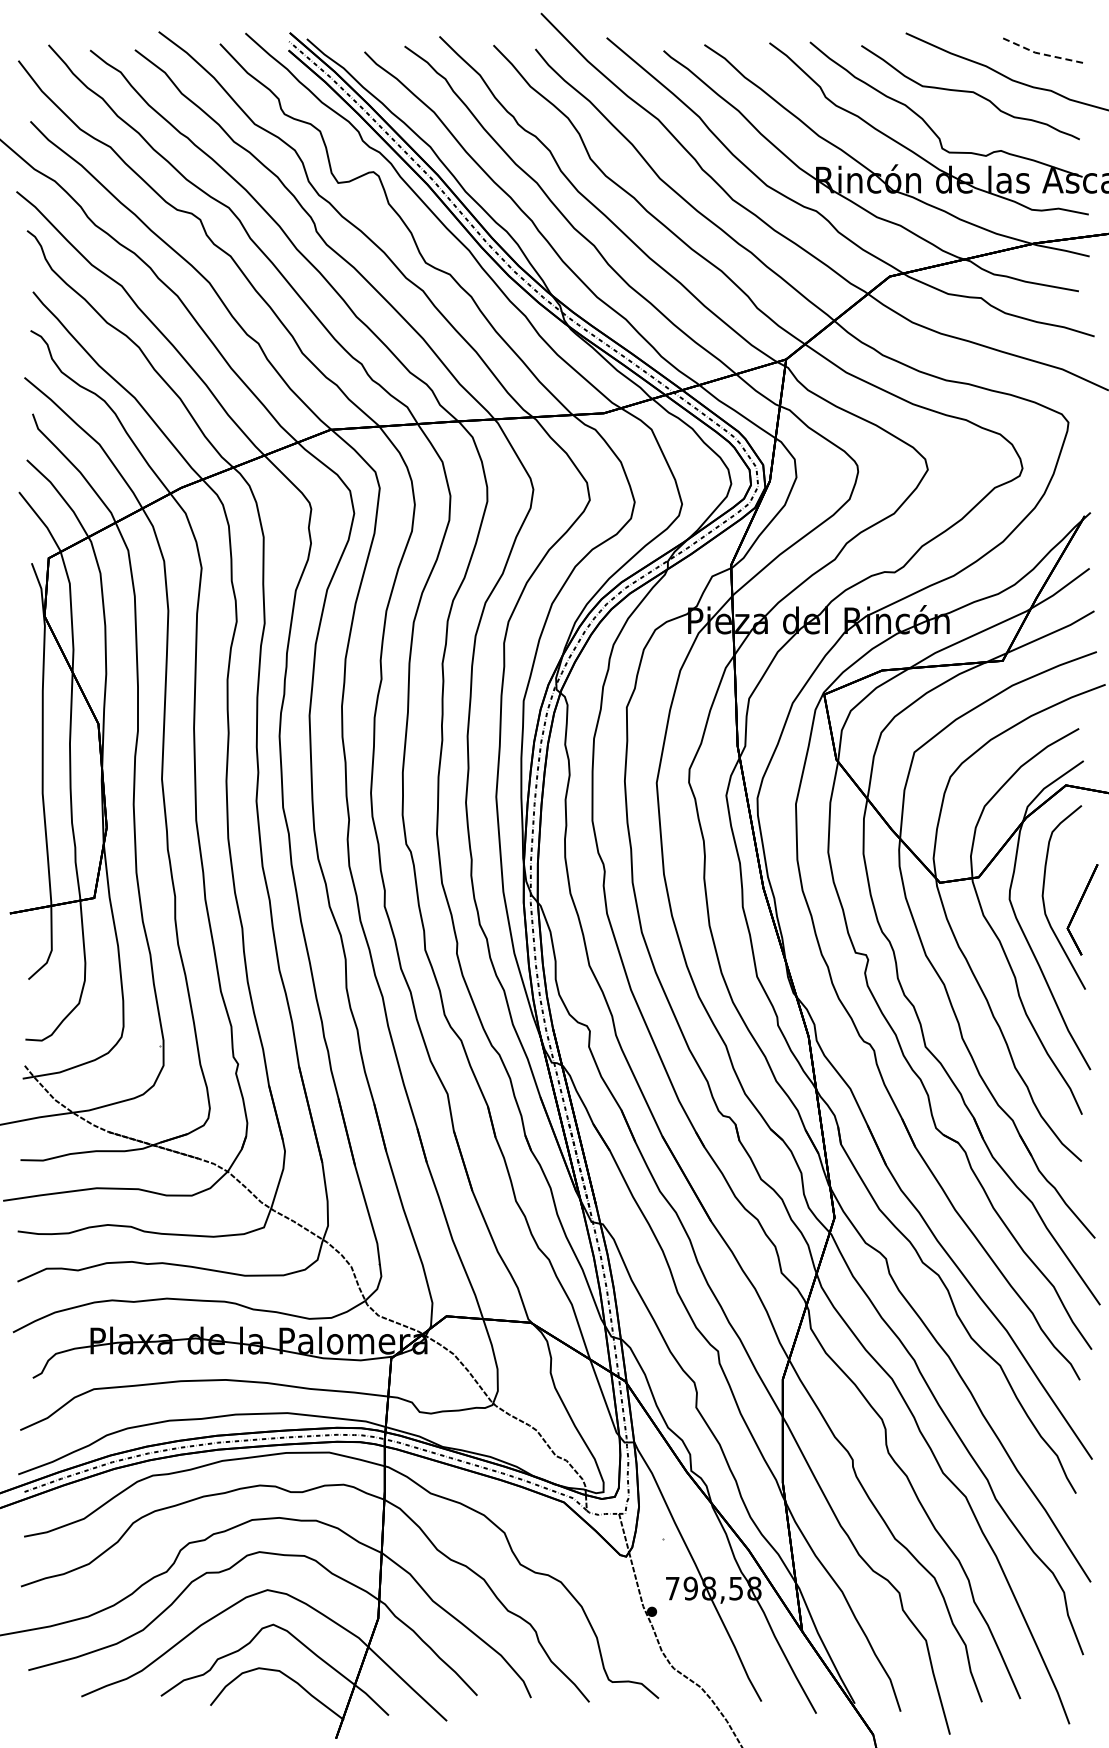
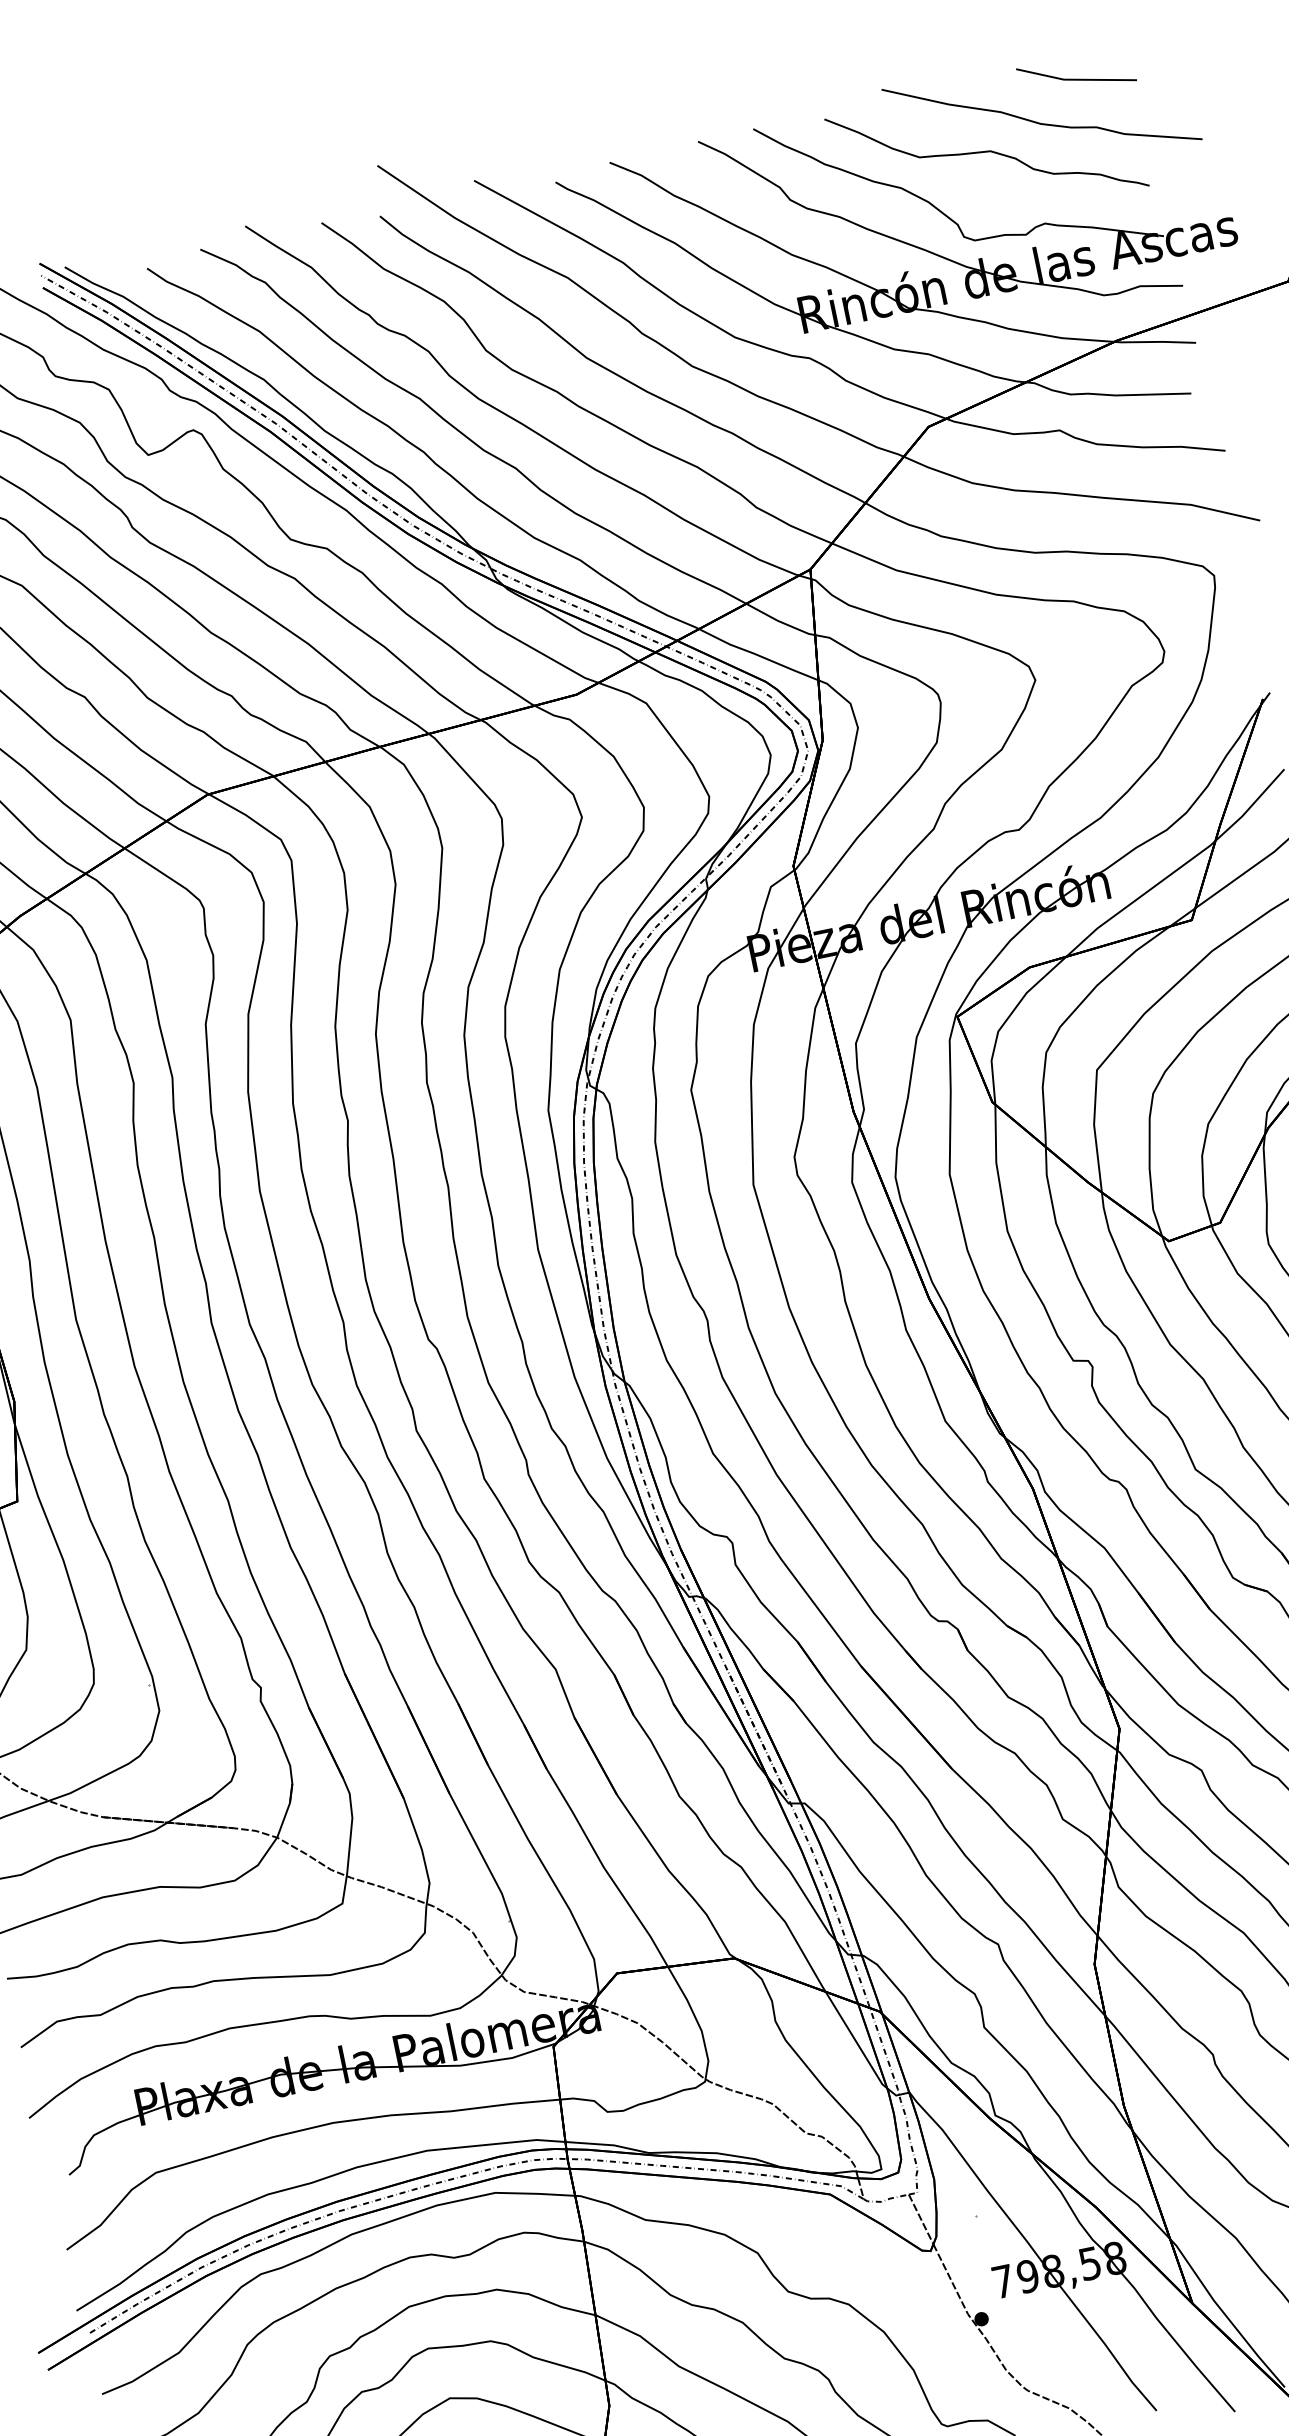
line: (1042, 54) -> (1074, 80), dashed -> solid

